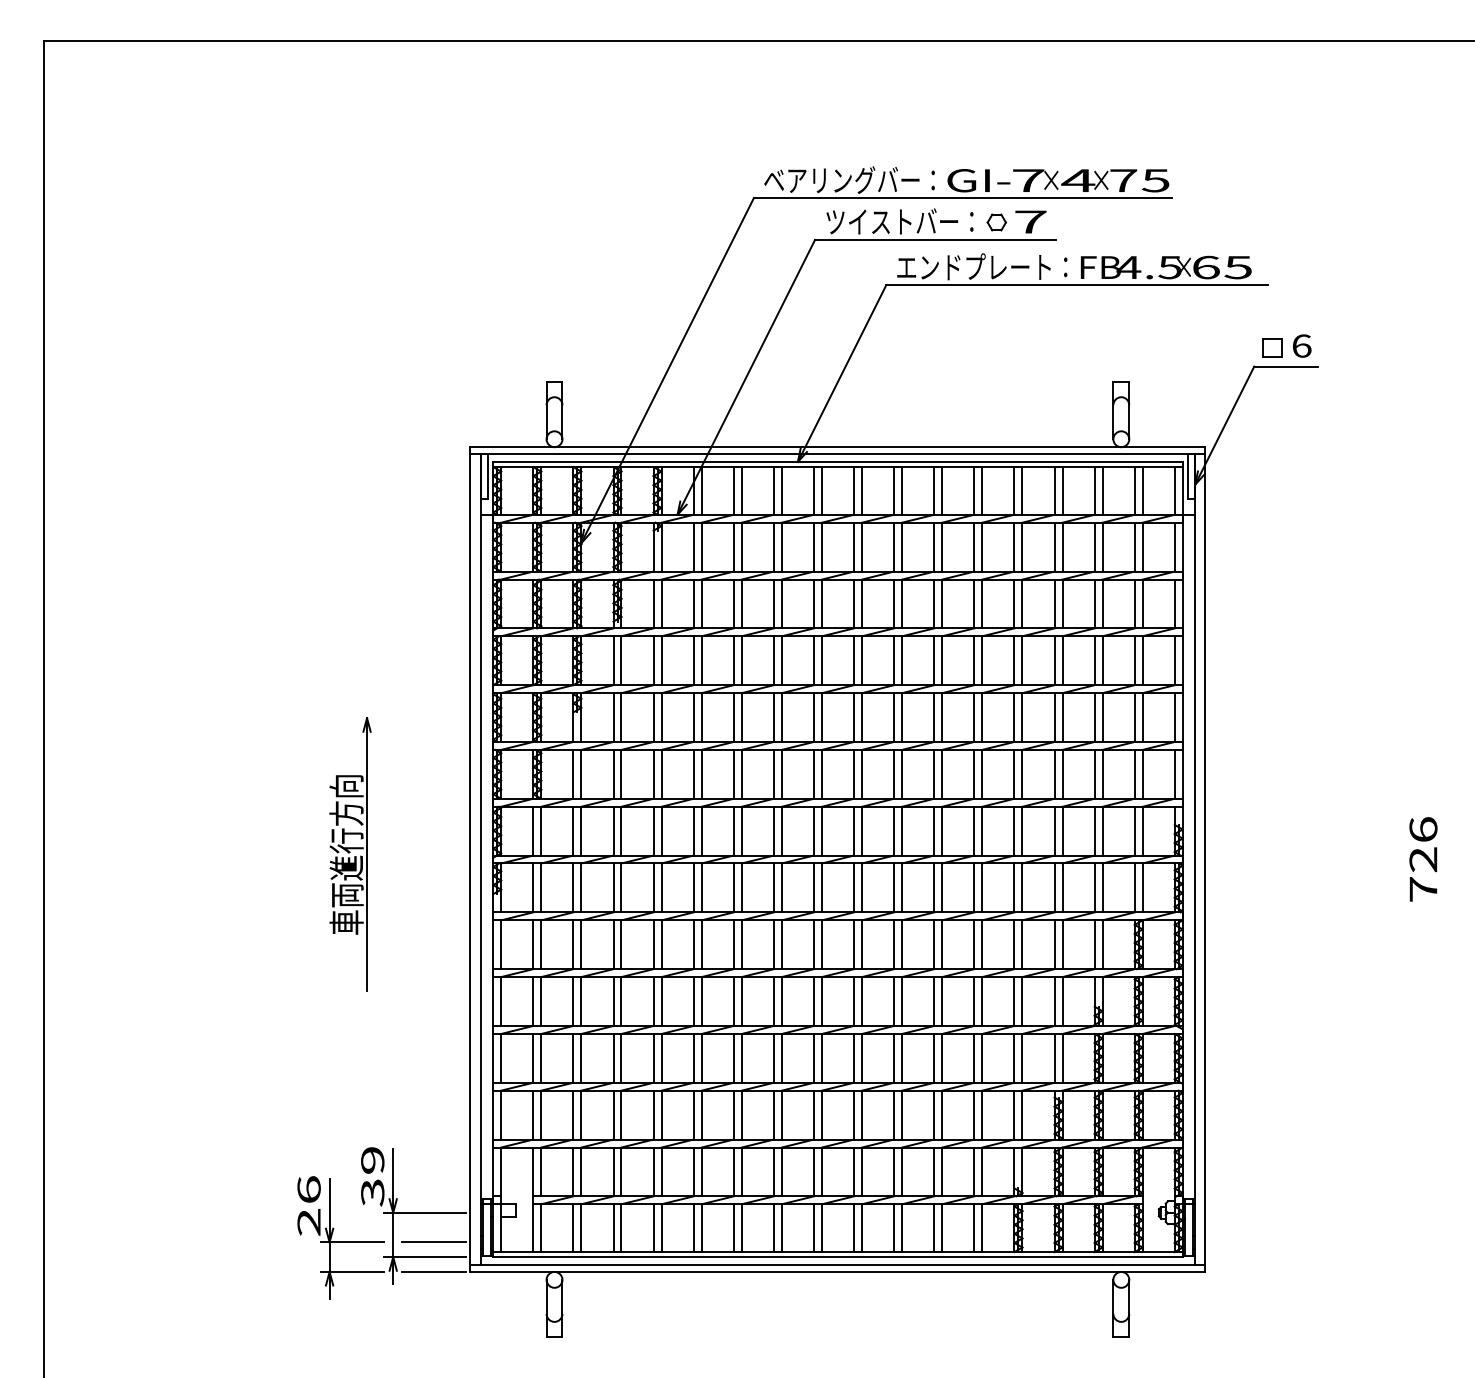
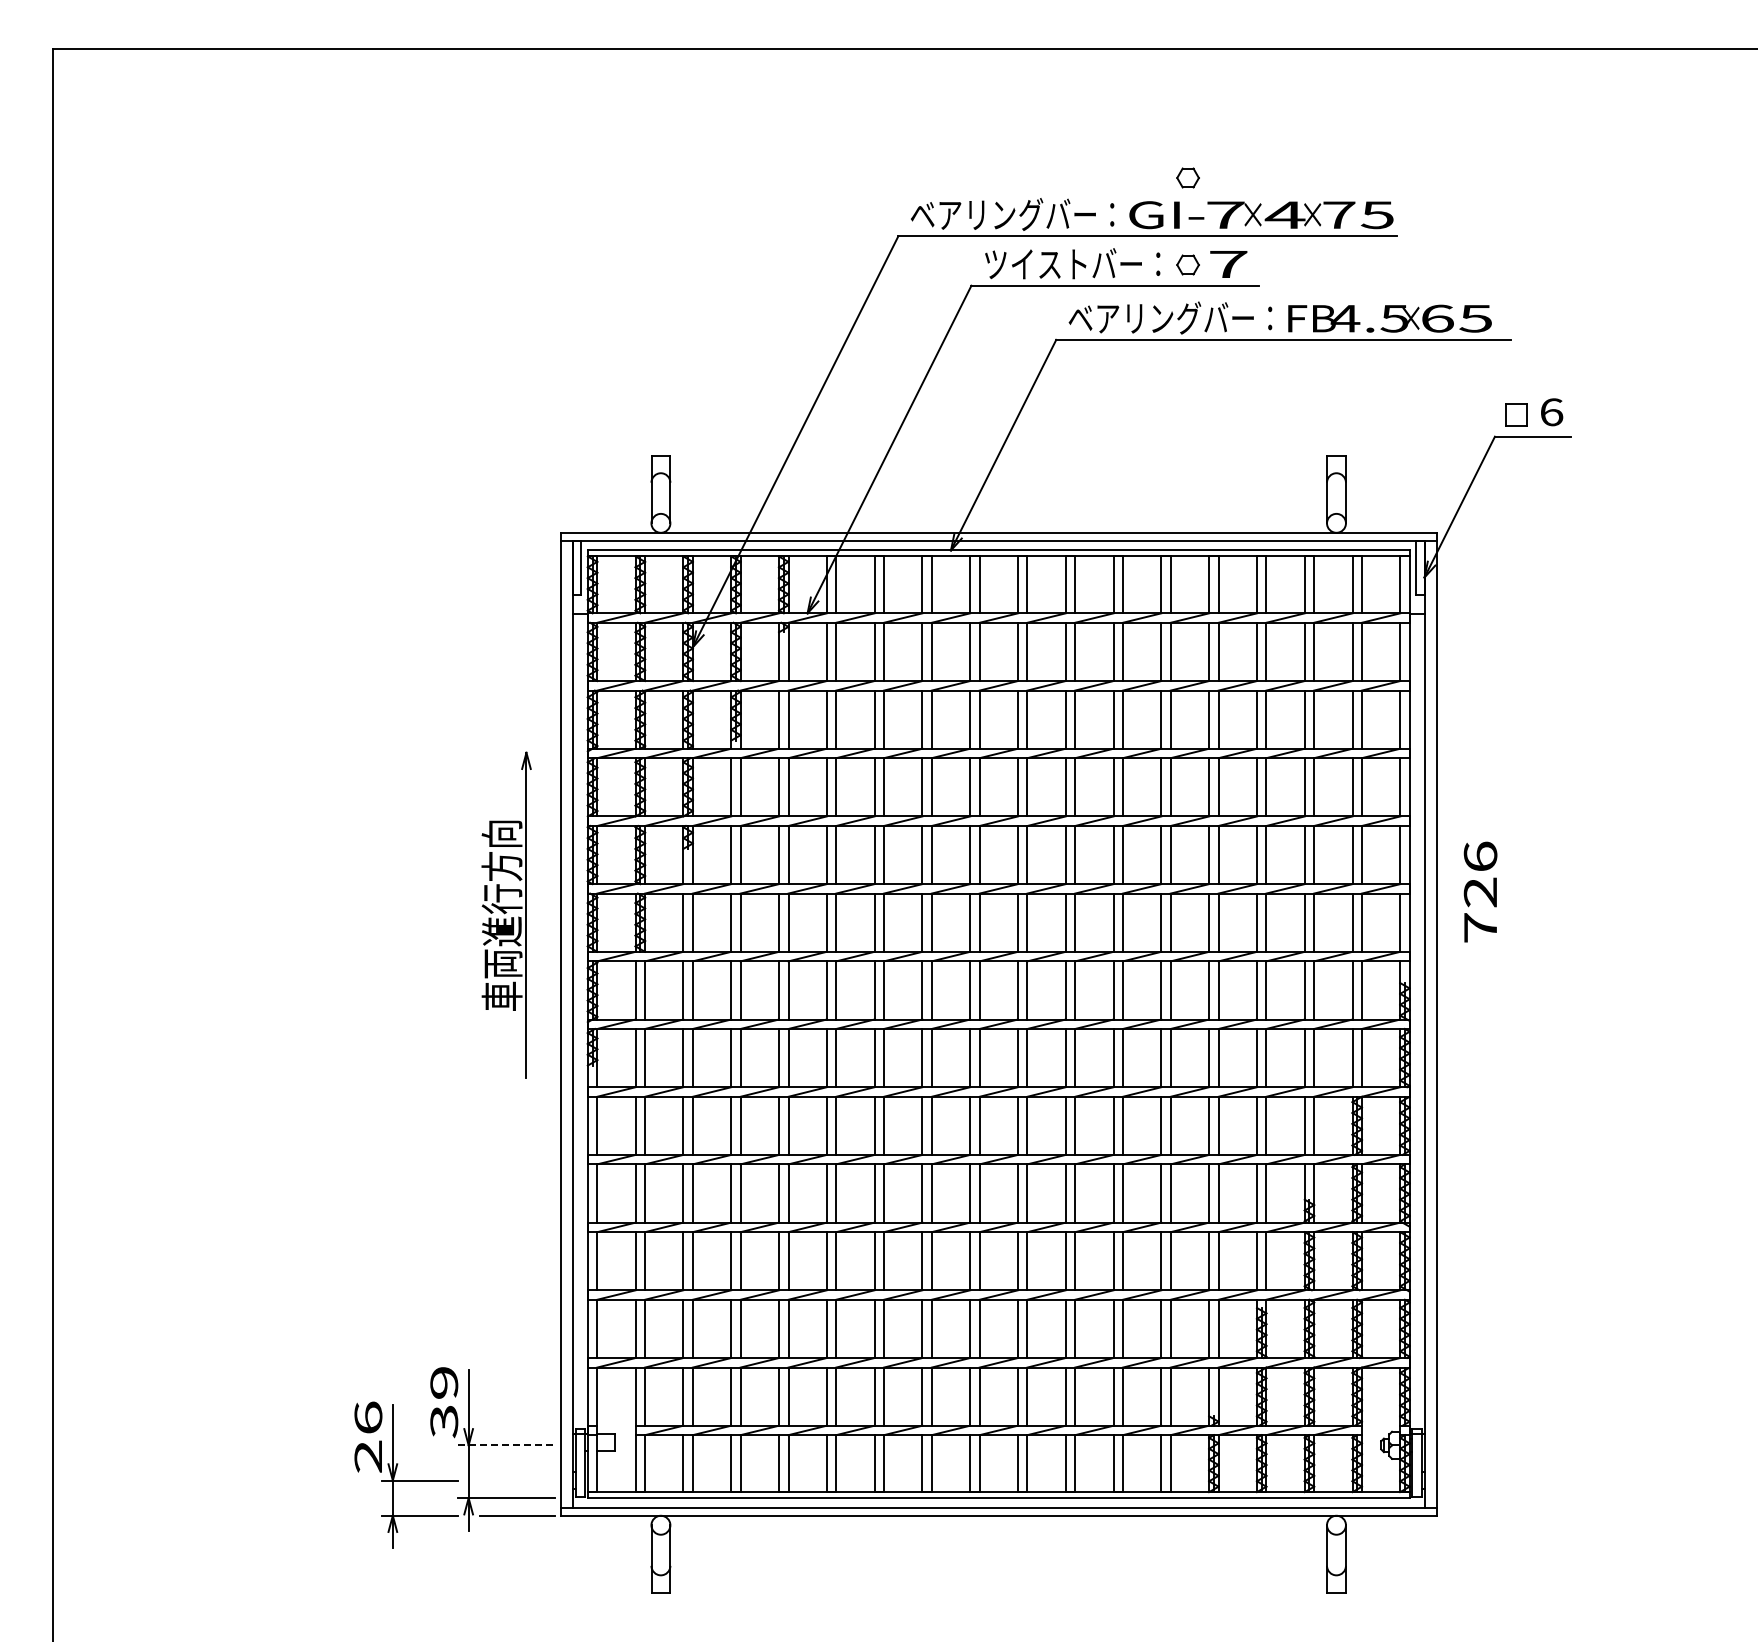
part: (996, 149) -> (1187, 177), added
text: (973, 266) -> (1160, 317), エンドプレート： -> ベアリングバー：
part: (350, 853) -> (506, 914), moved
text: (1423, 858) -> (1480, 891), moved
line: (424, 1212) -> (506, 1445), solid -> dashed
line: (434, 1242) -> (517, 1480), removed

